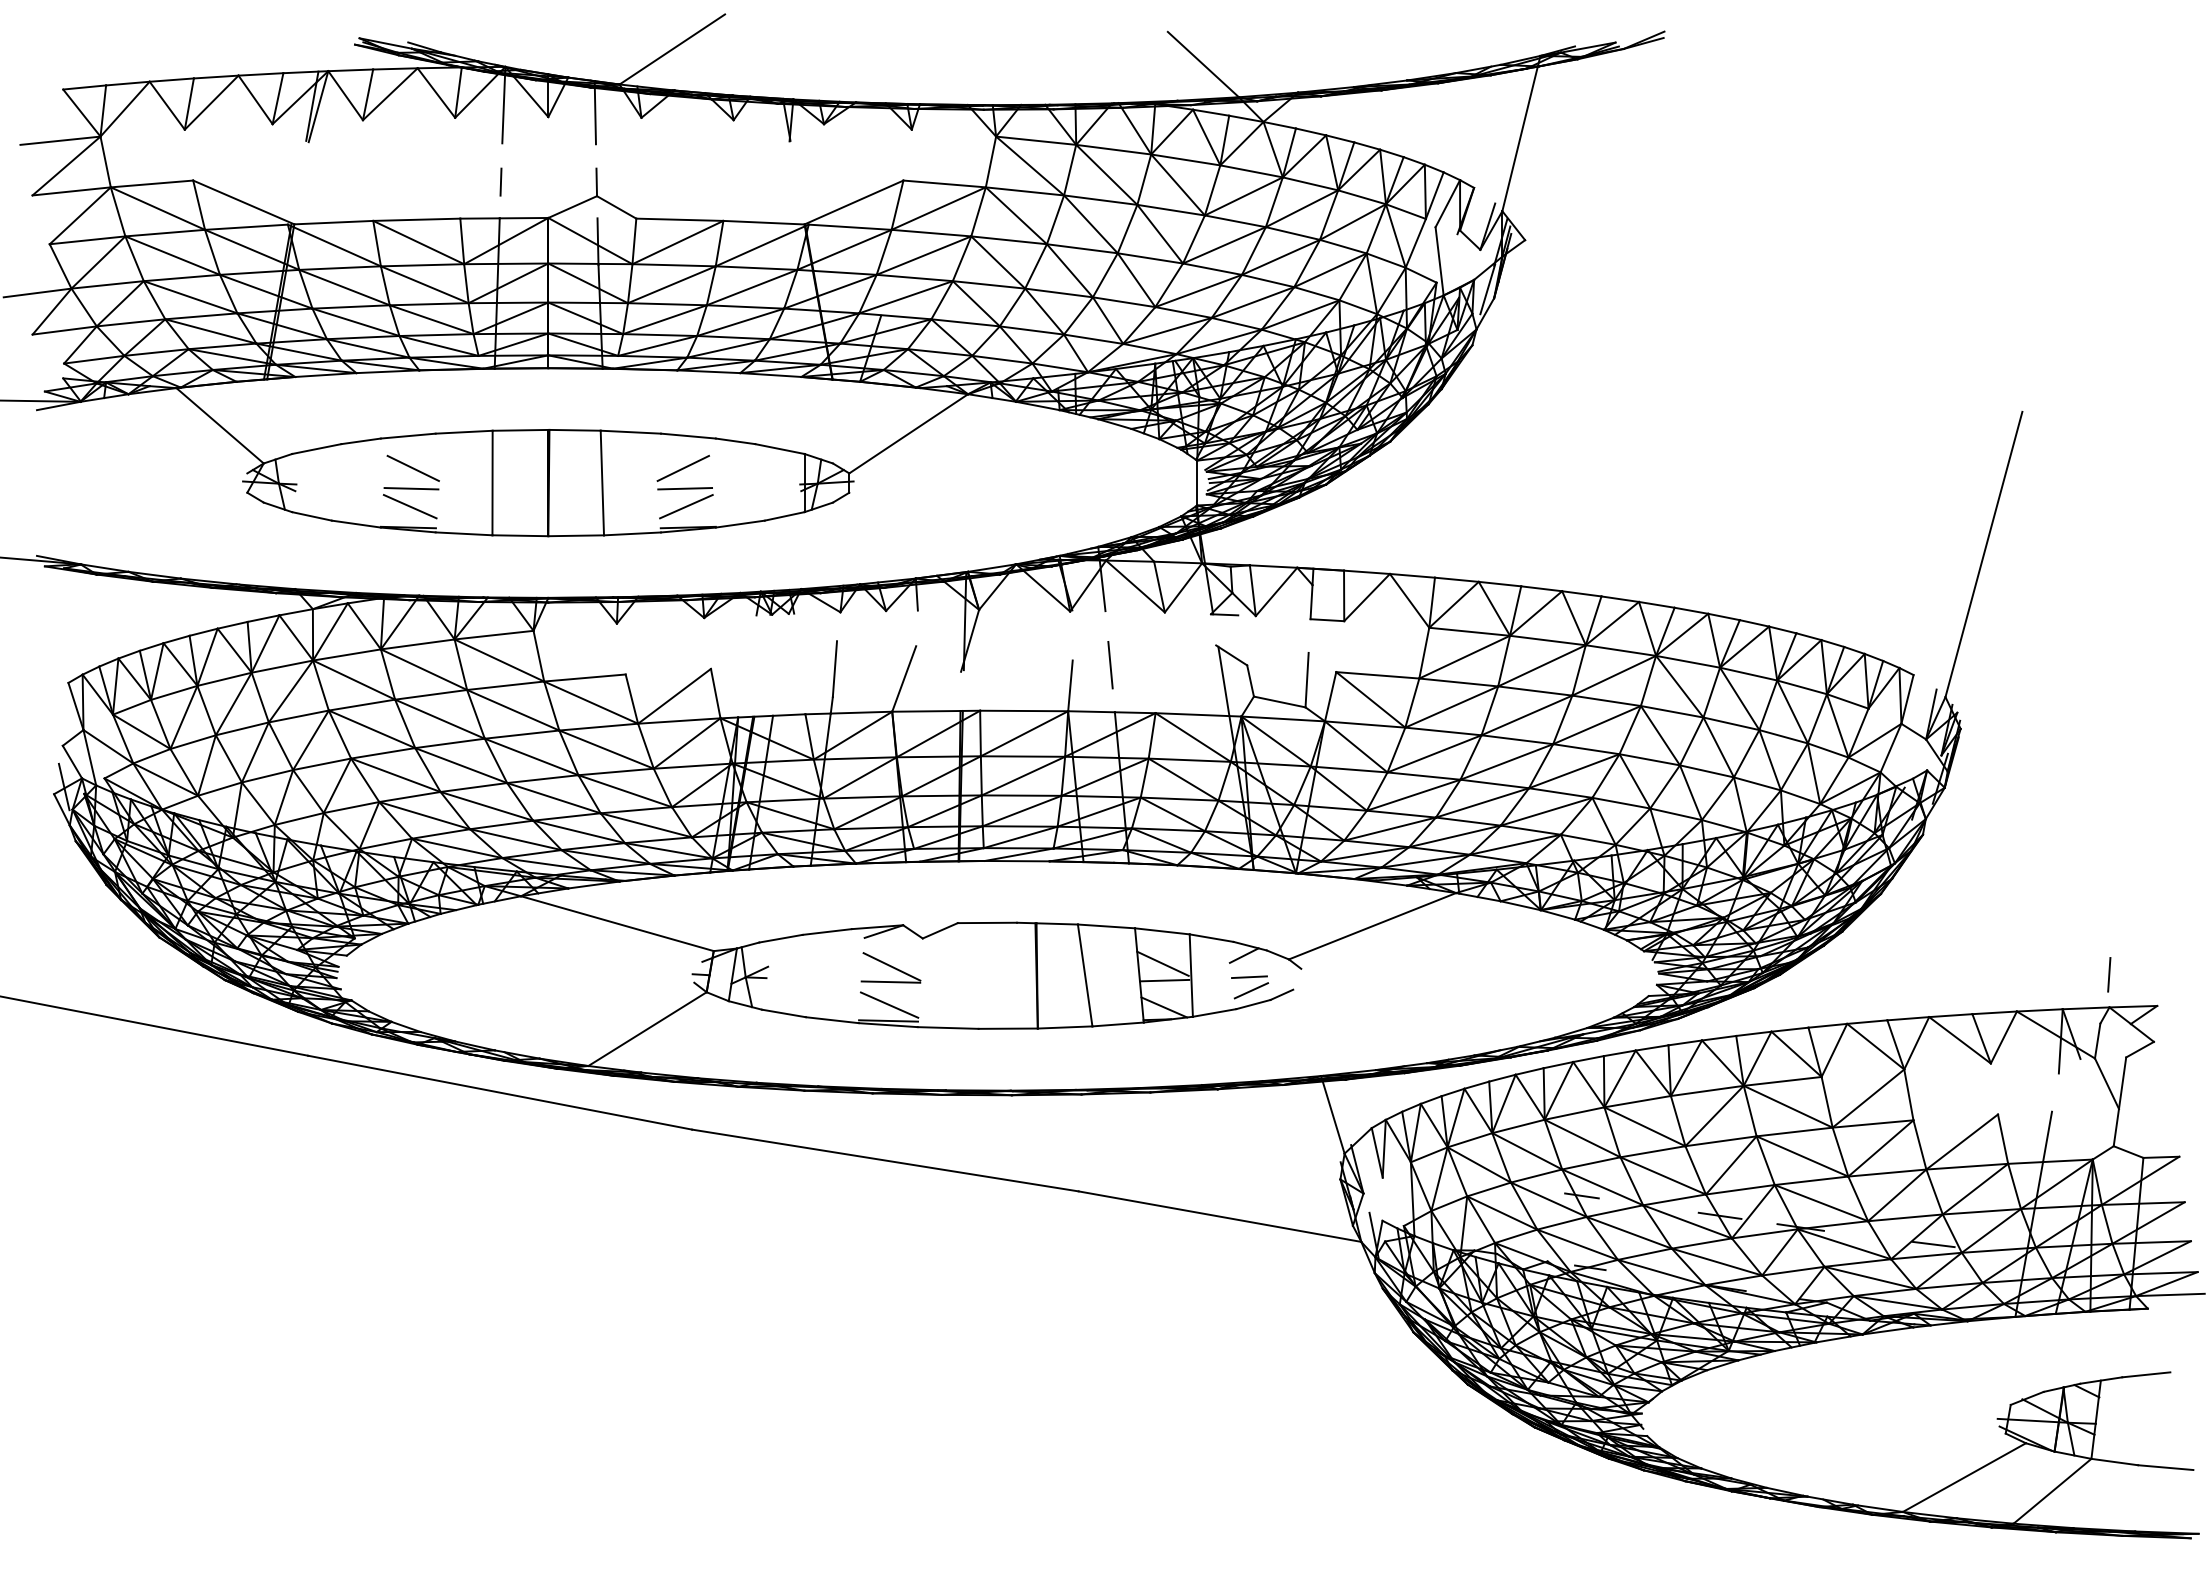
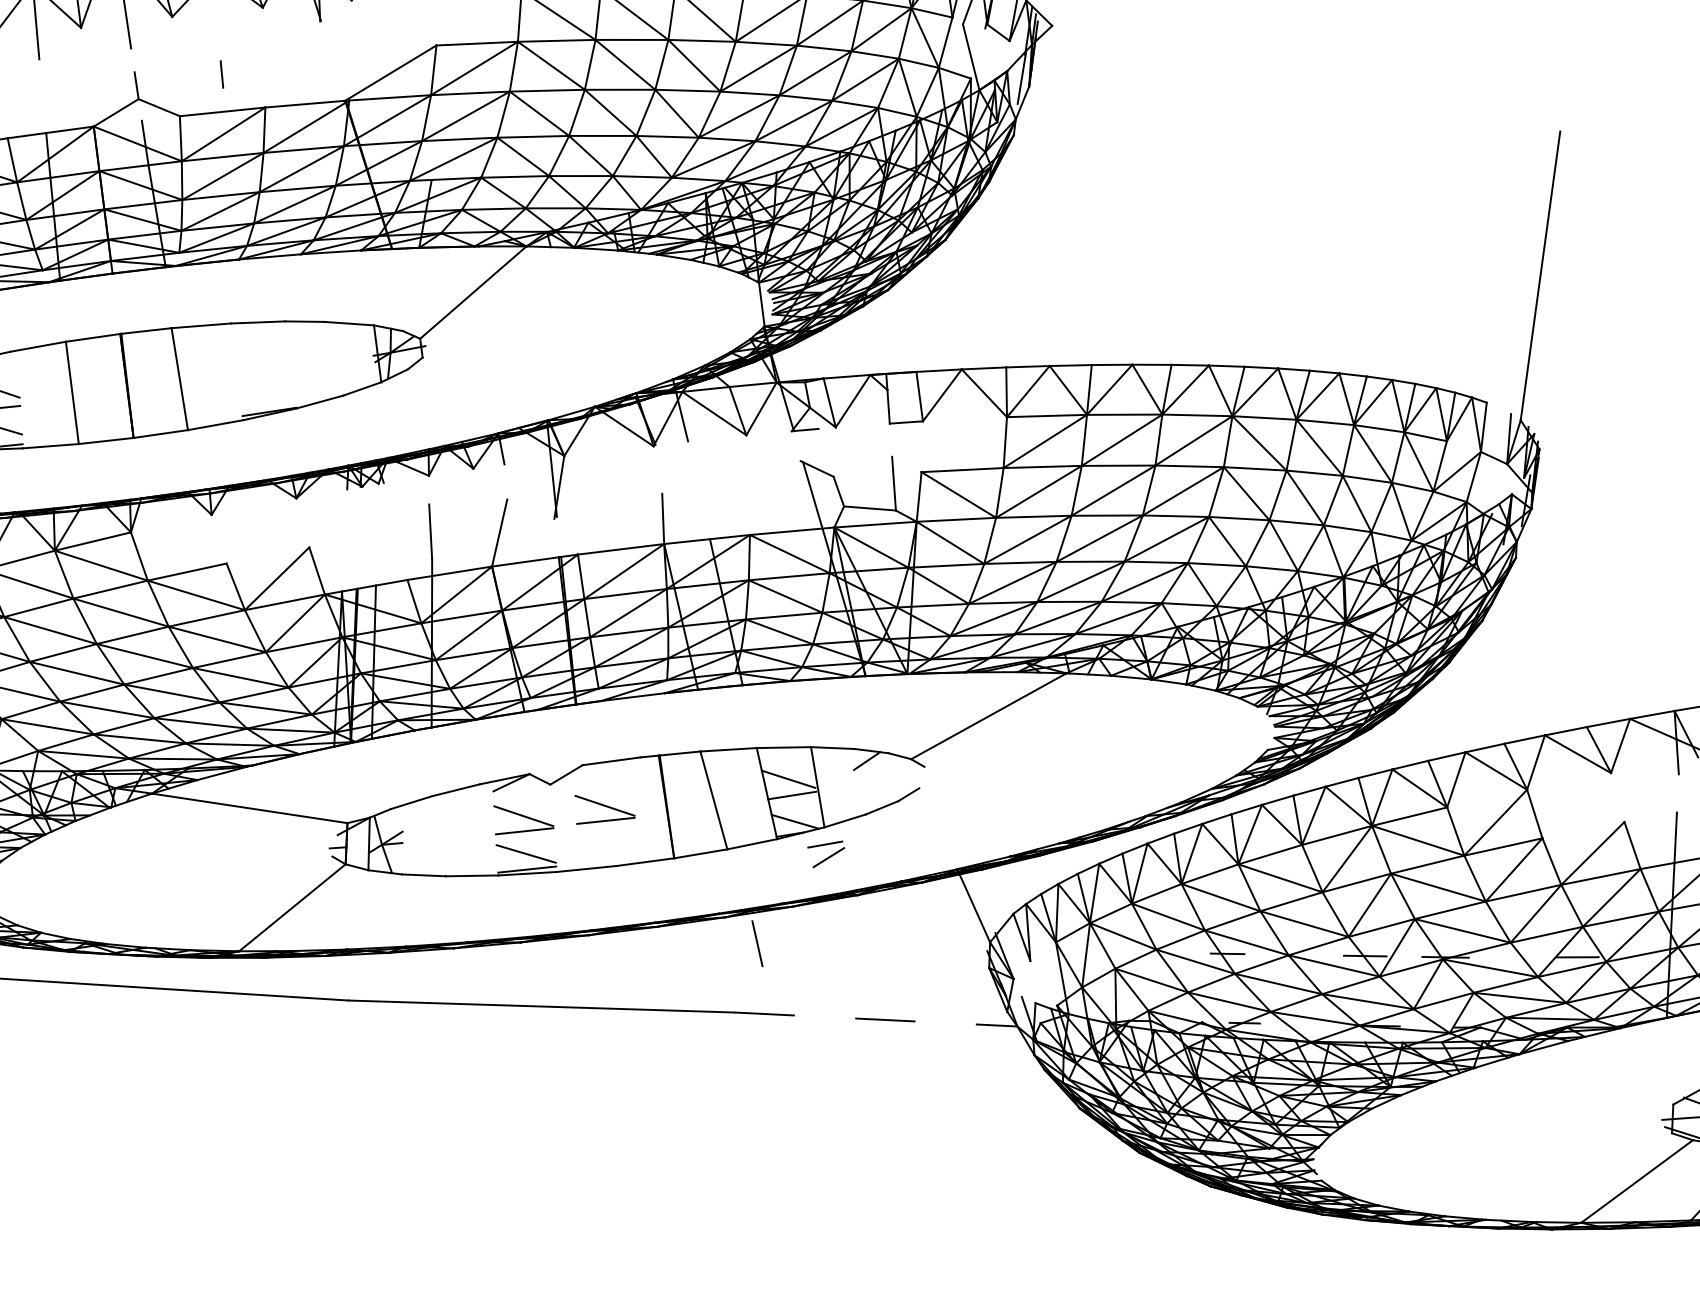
line: (500, 181) -> (221, 73), moved
part: (684, 486) -> (260, 372), removed
line: (1110, 665) -> (757, 944), moved
part: (973, 967) -> (603, 806), added
part: (1249, 987) -> (826, 854), moved
line: (1219, 1216) -> (875, 1019), solid -> dashed

